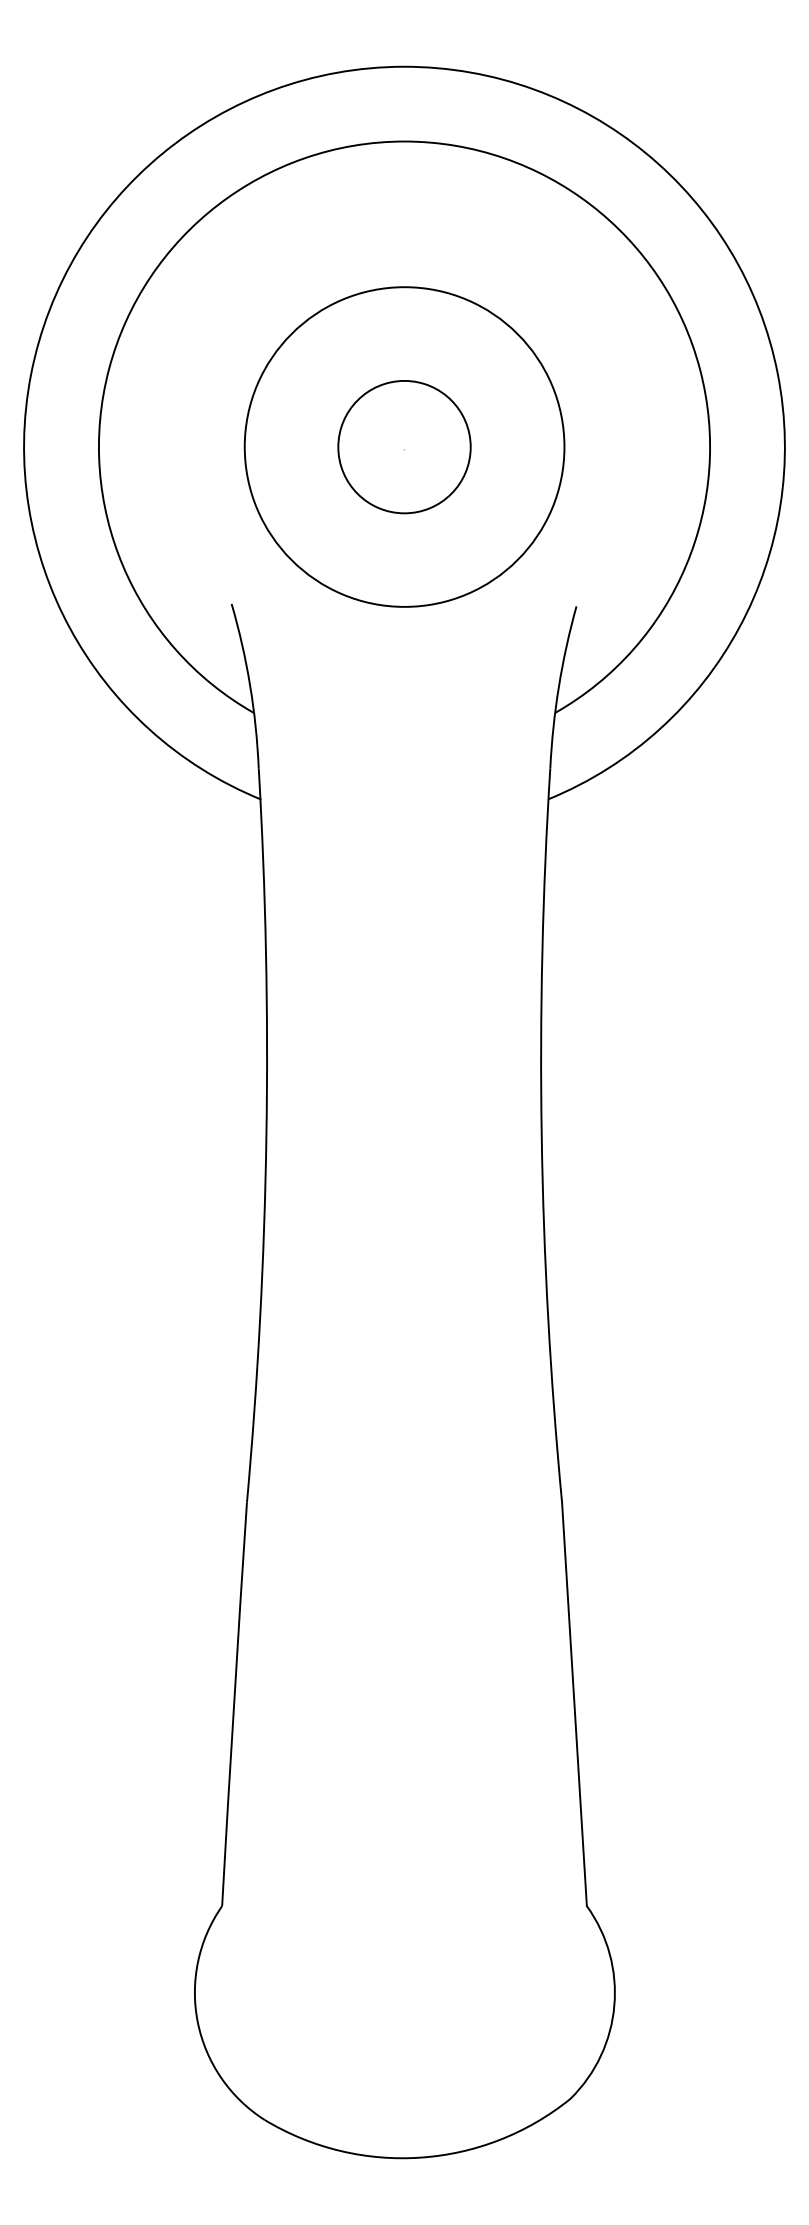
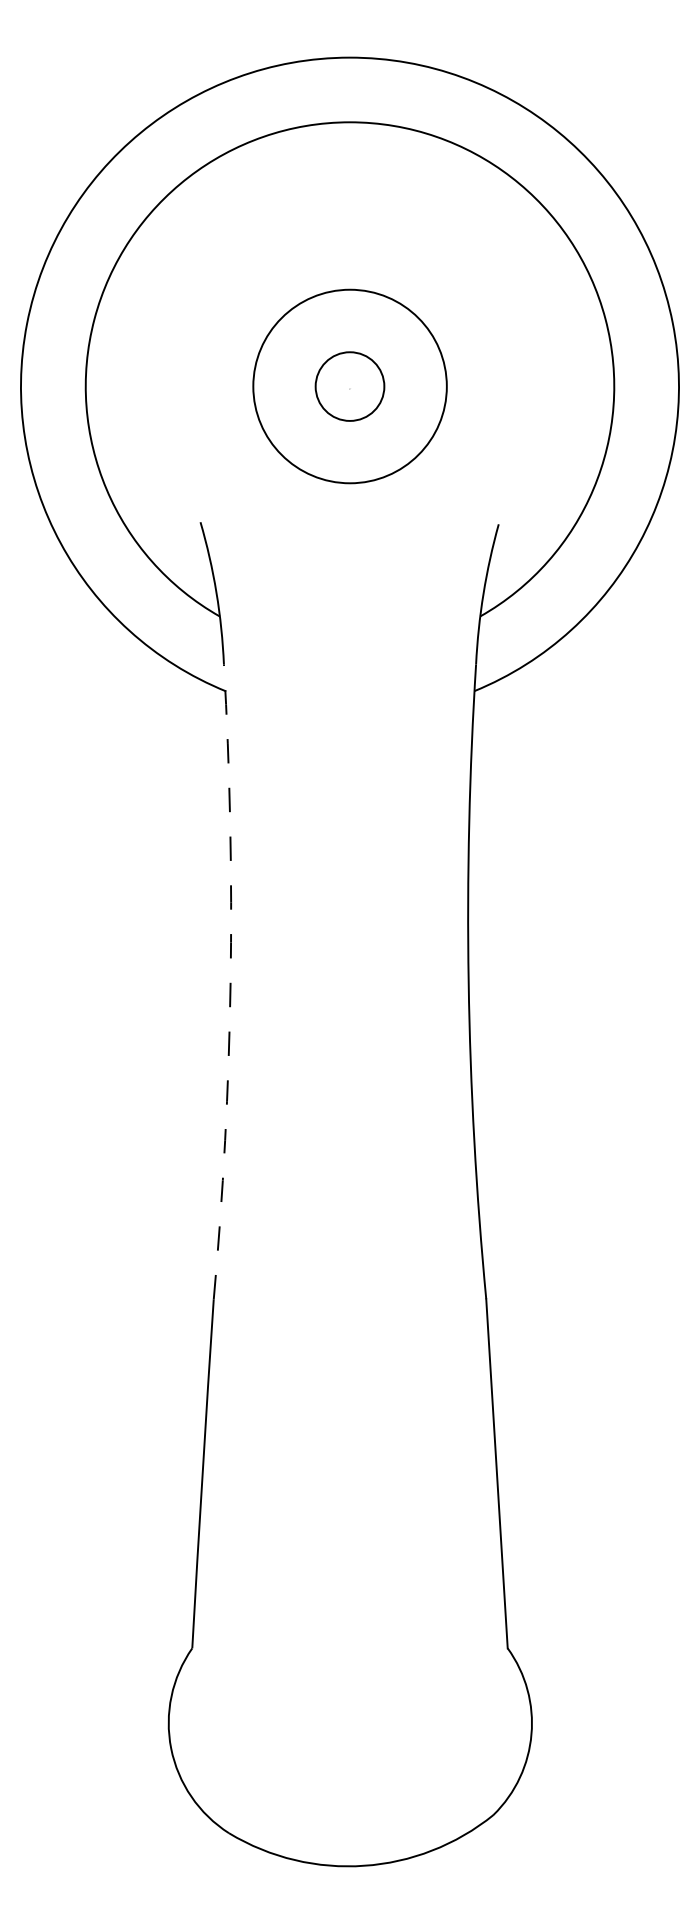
circle: (404, 446) -> (350, 386), size x0.6
circle: (404, 446) -> (350, 386), size x0.7
arc: (266, 1135) -> (230, 981), solid -> dashed

